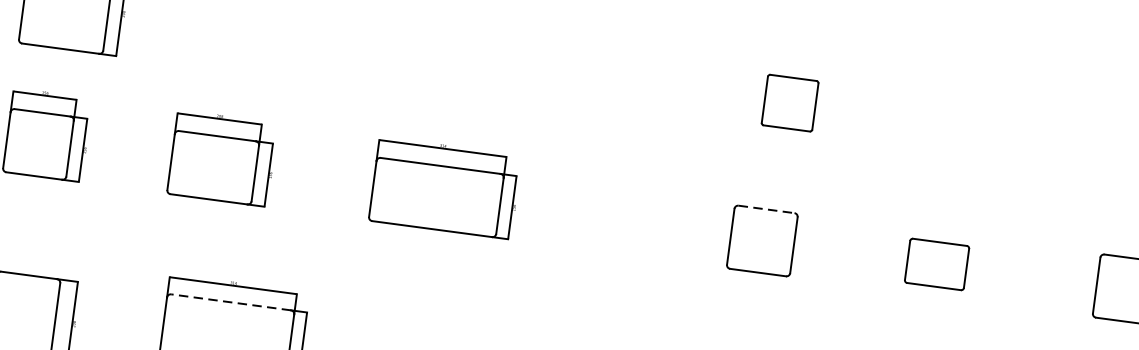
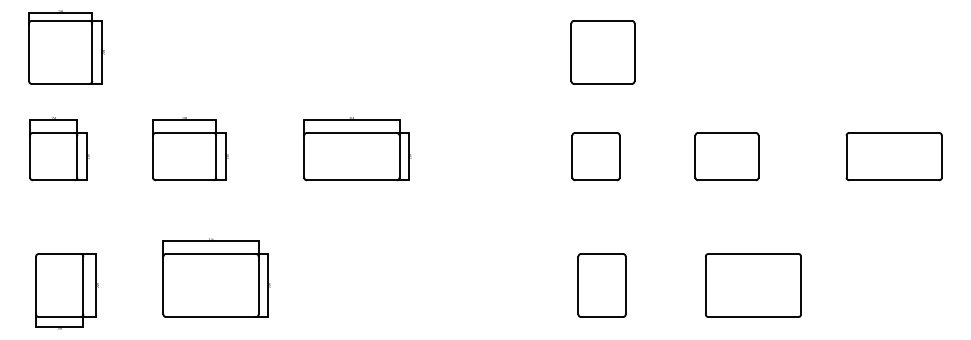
part: (789, 103) -> (602, 52), size x1.67
line: (767, 208) -> (596, 132), dashed -> solid
part: (936, 264) -> (726, 156), size x1.43
line: (231, 301) -> (211, 253), dashed -> solid

